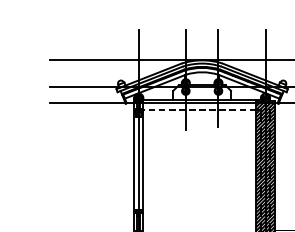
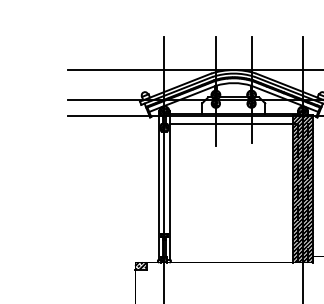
line: (200, 110) -> (231, 124), dashed -> solid

